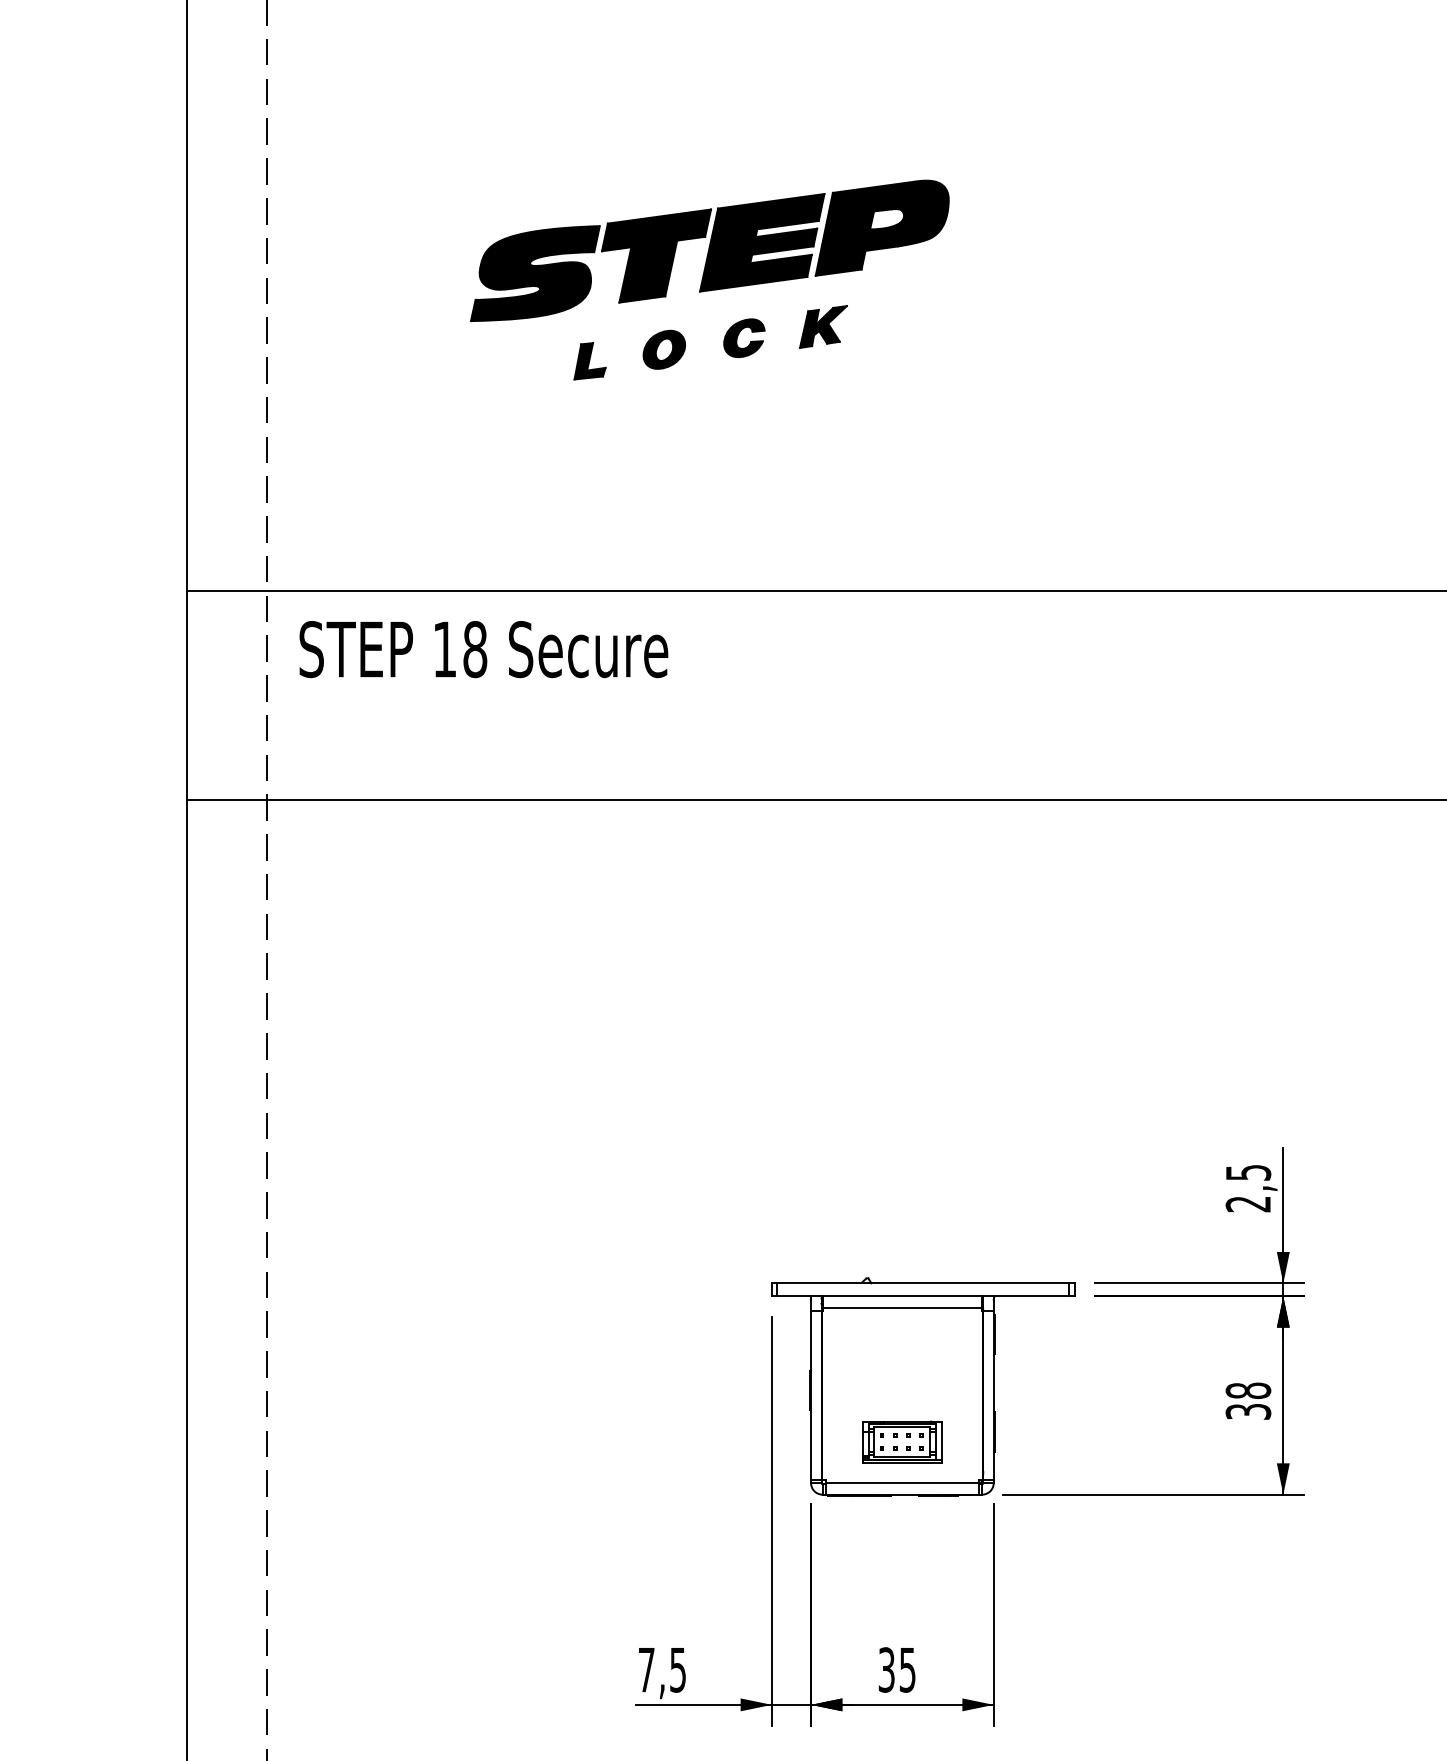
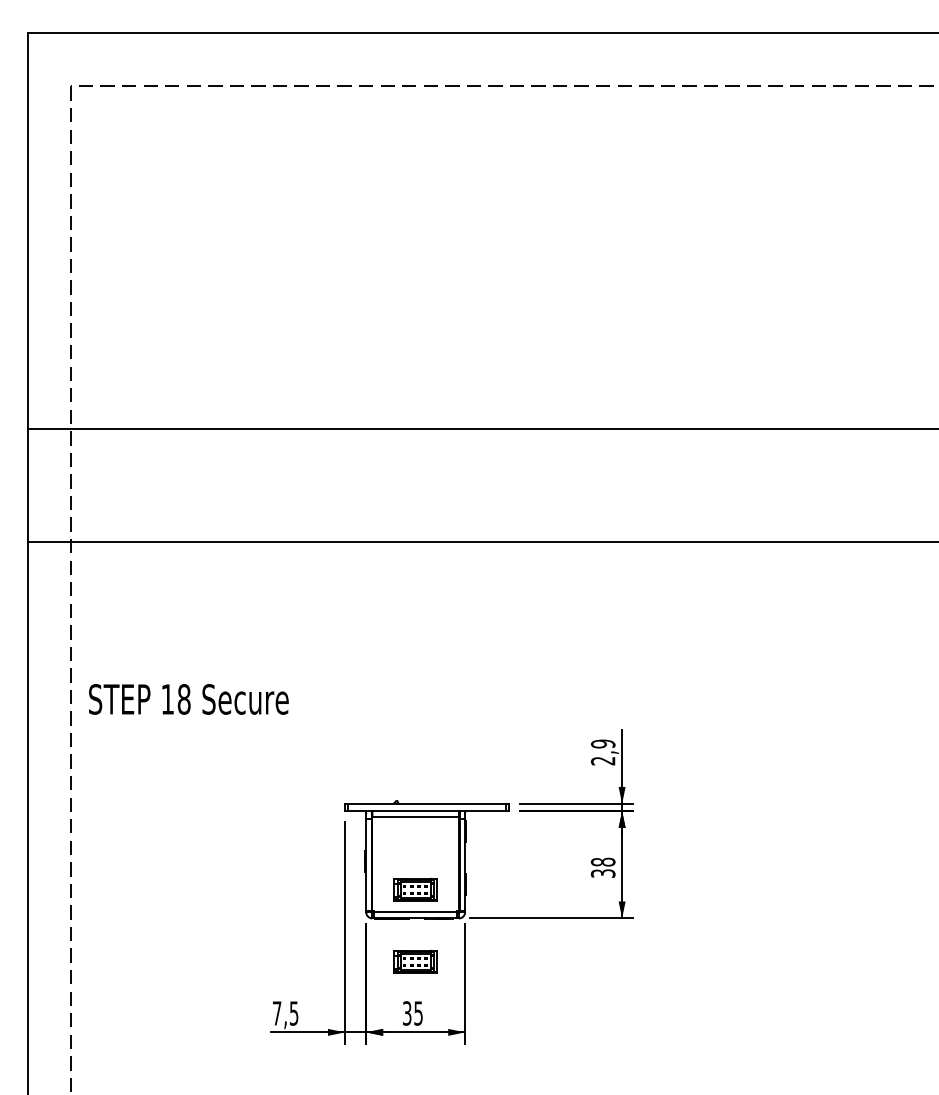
part: (710, 280) -> (311, 260), removed
text: (483, 649) -> (188, 699), moved
text: (1247, 1171) -> (602, 743), 2,5 -> 2,9
part: (902, 1574) -> (415, 961), added

